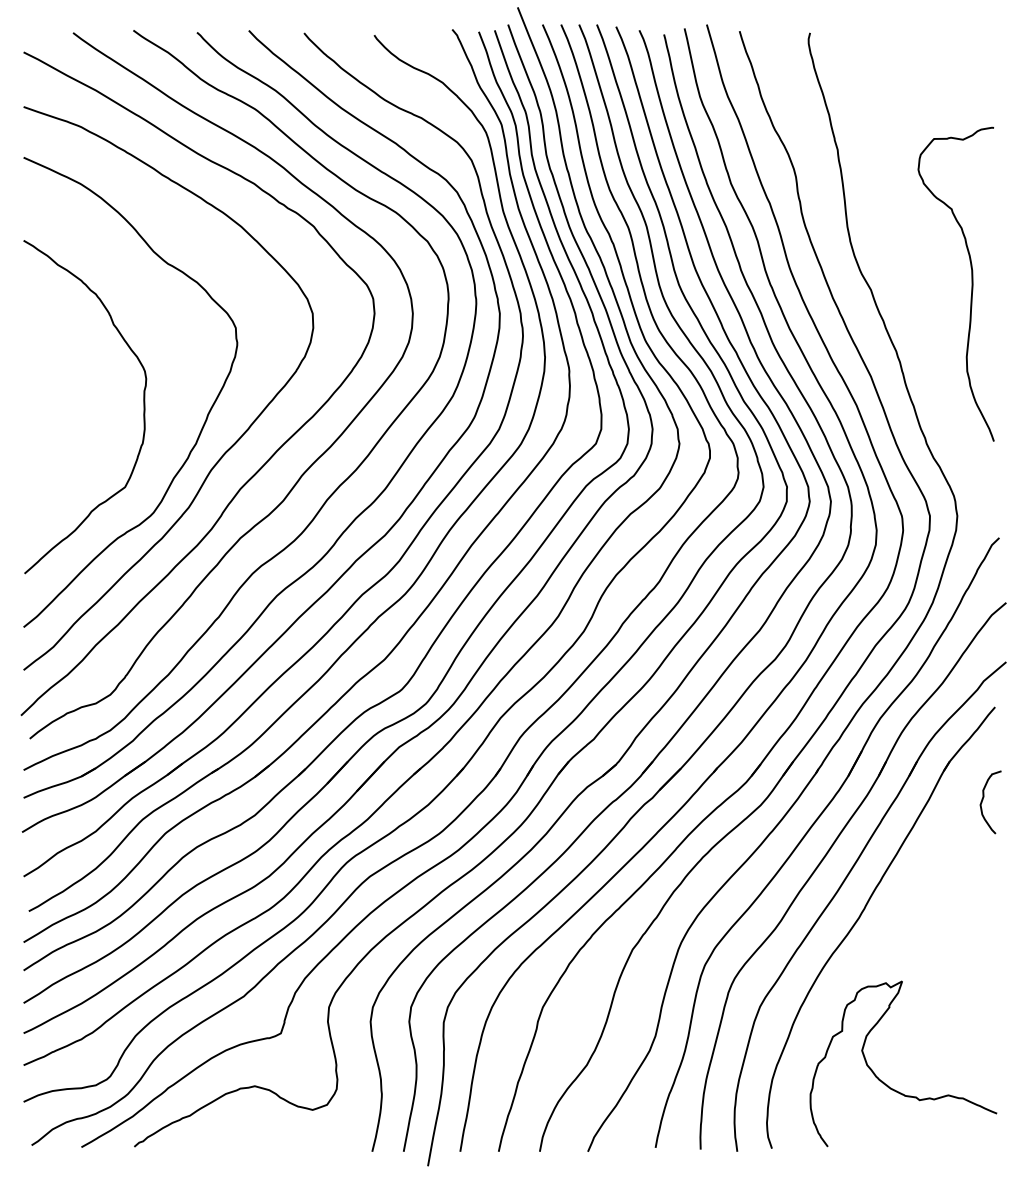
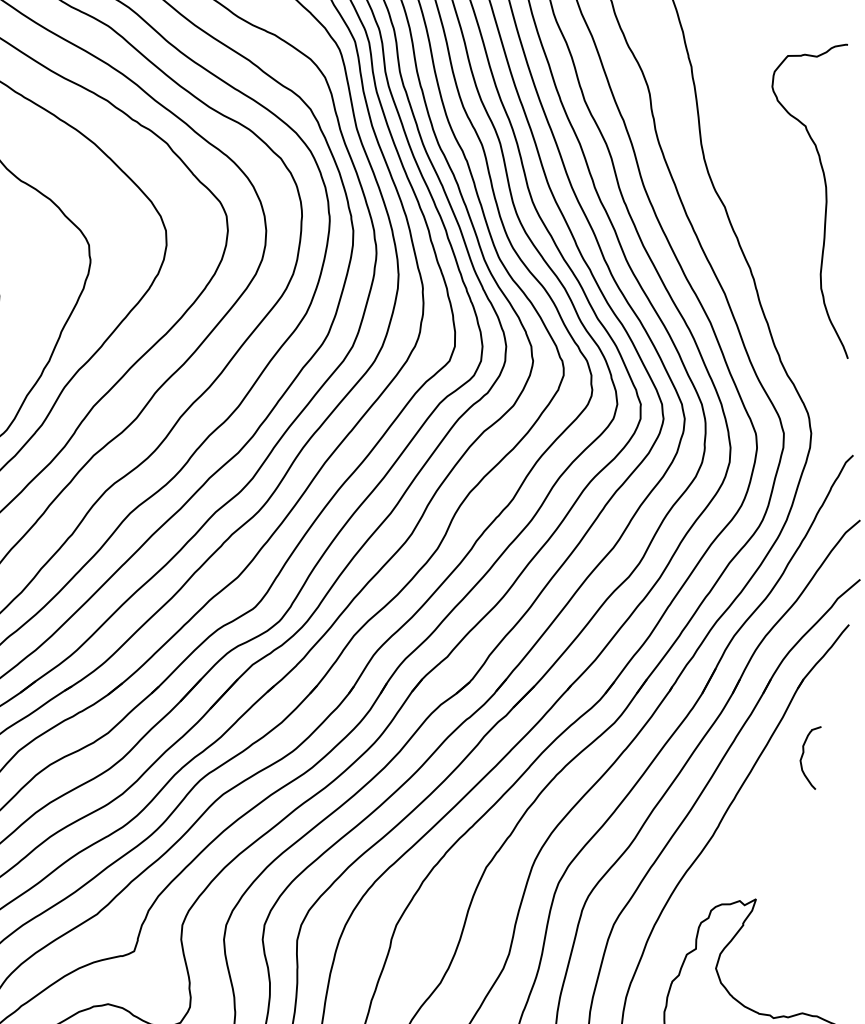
curve: (983, 800) -> (803, 756), moved

